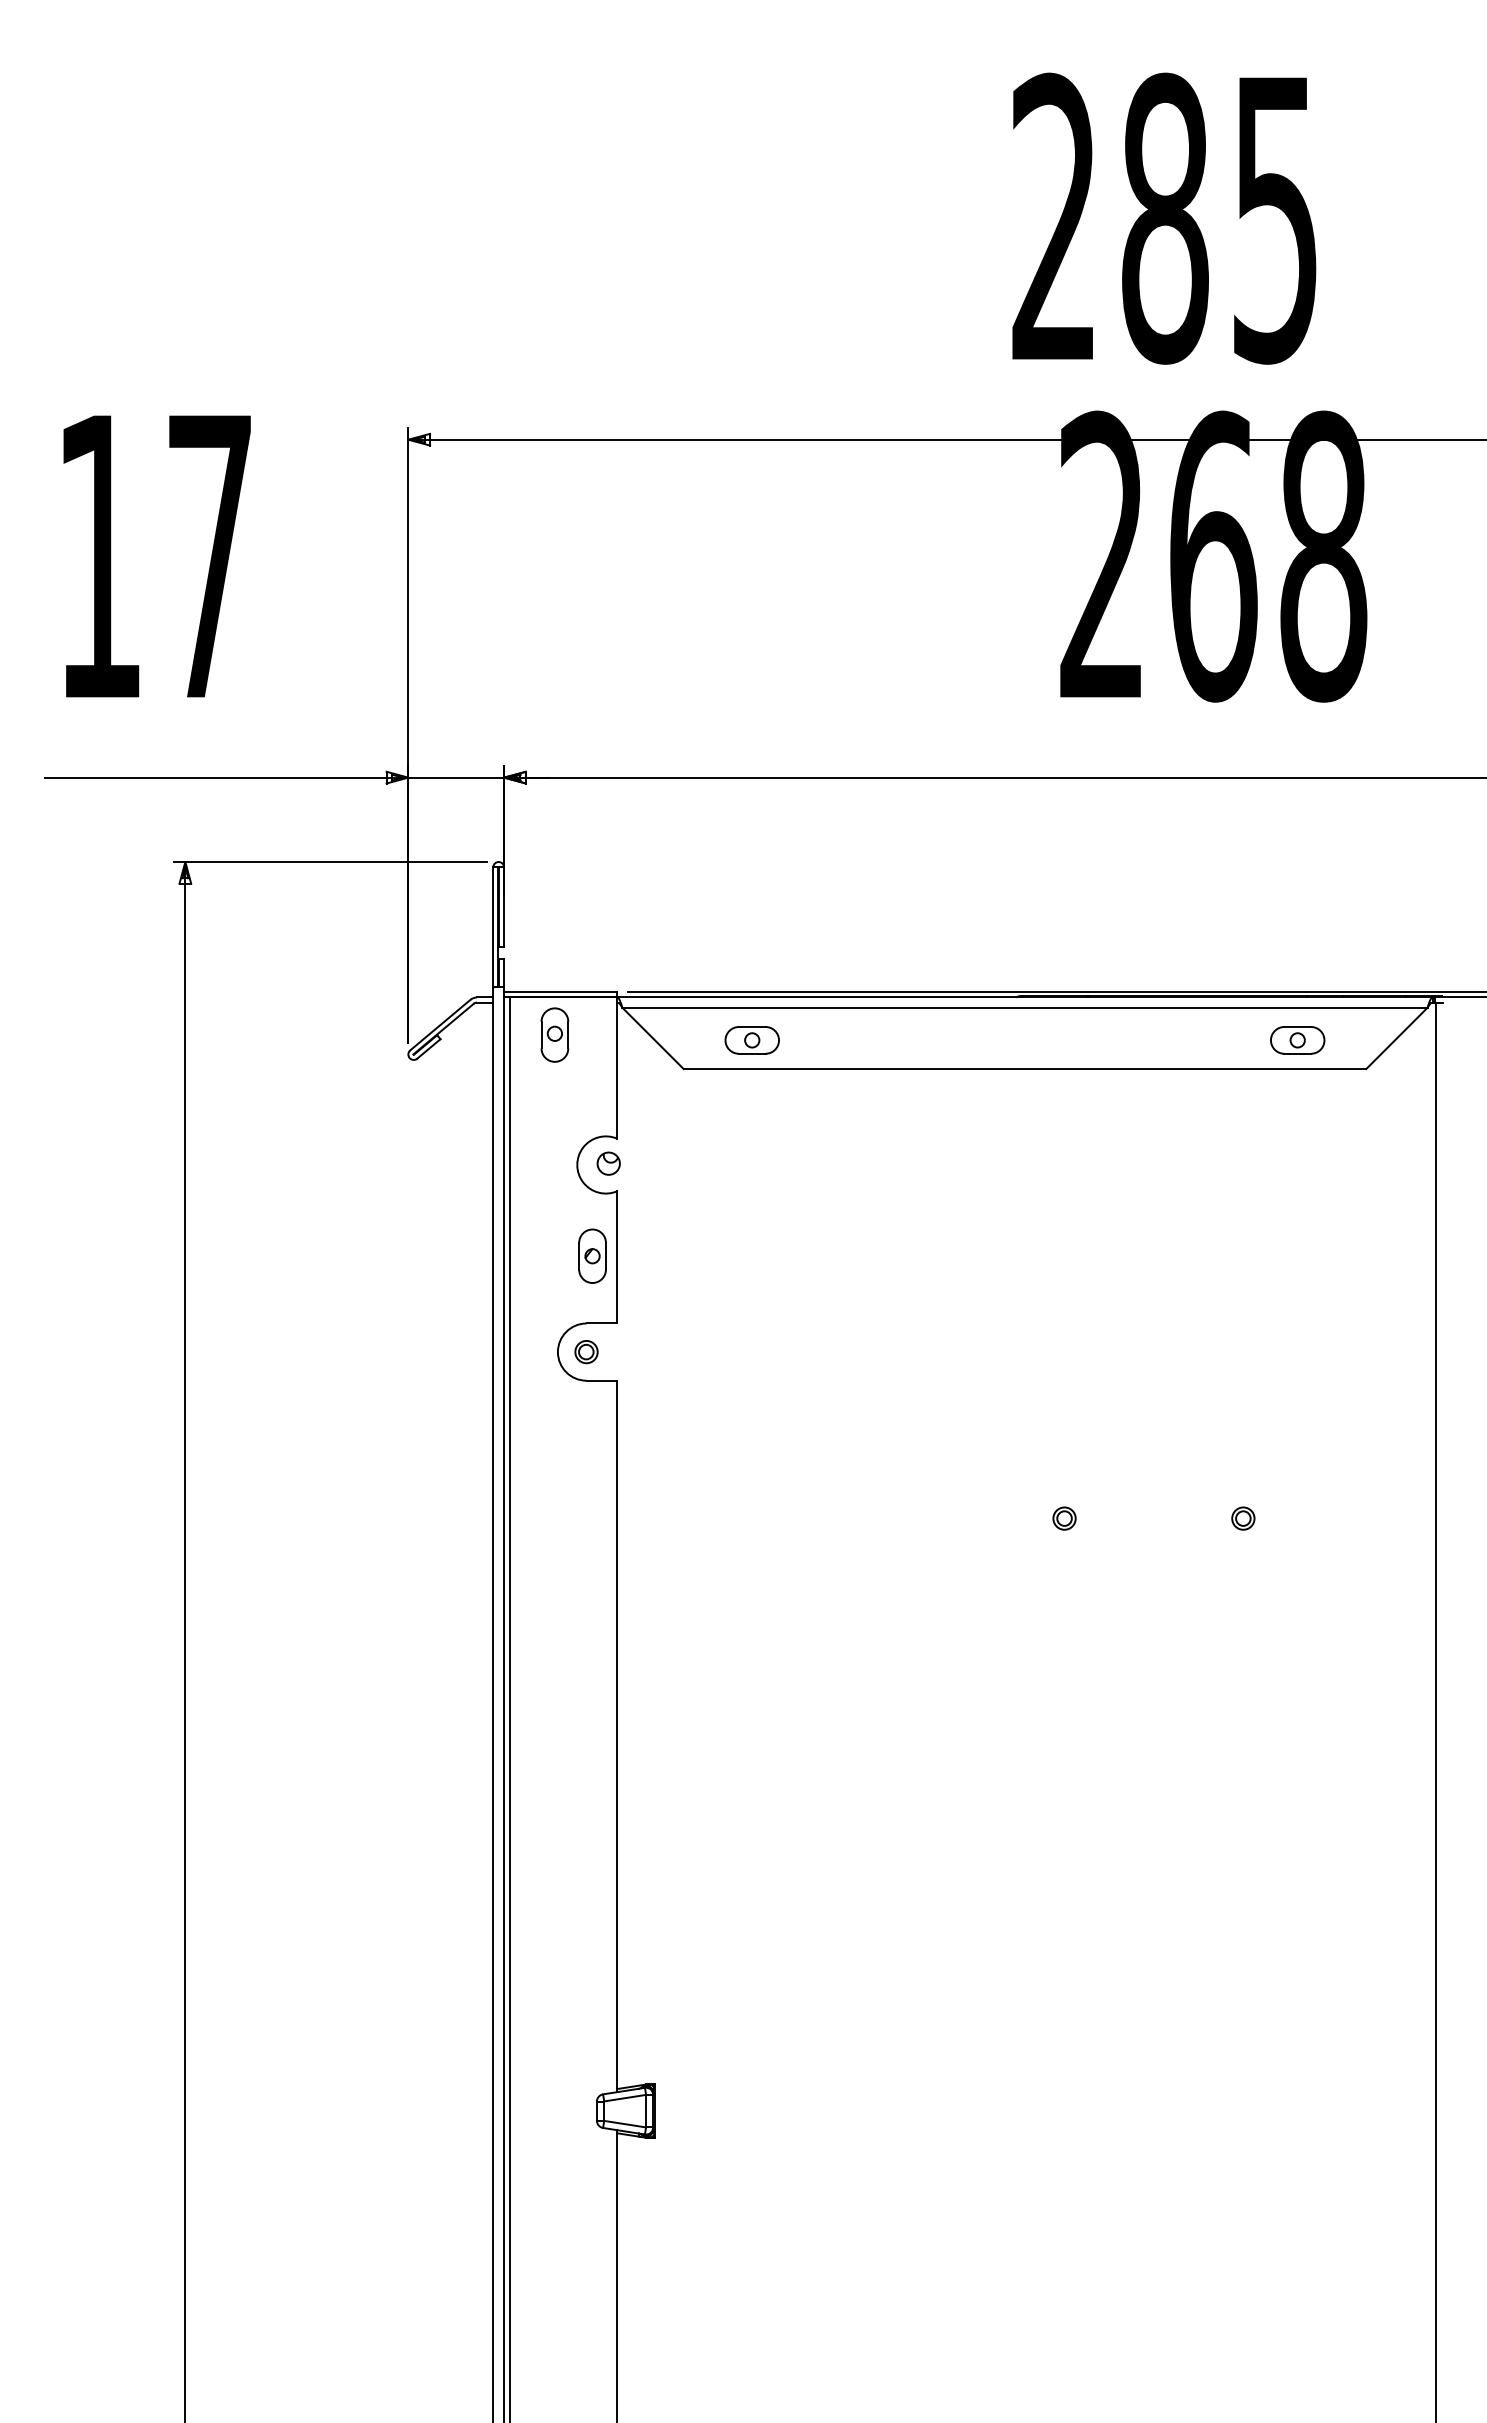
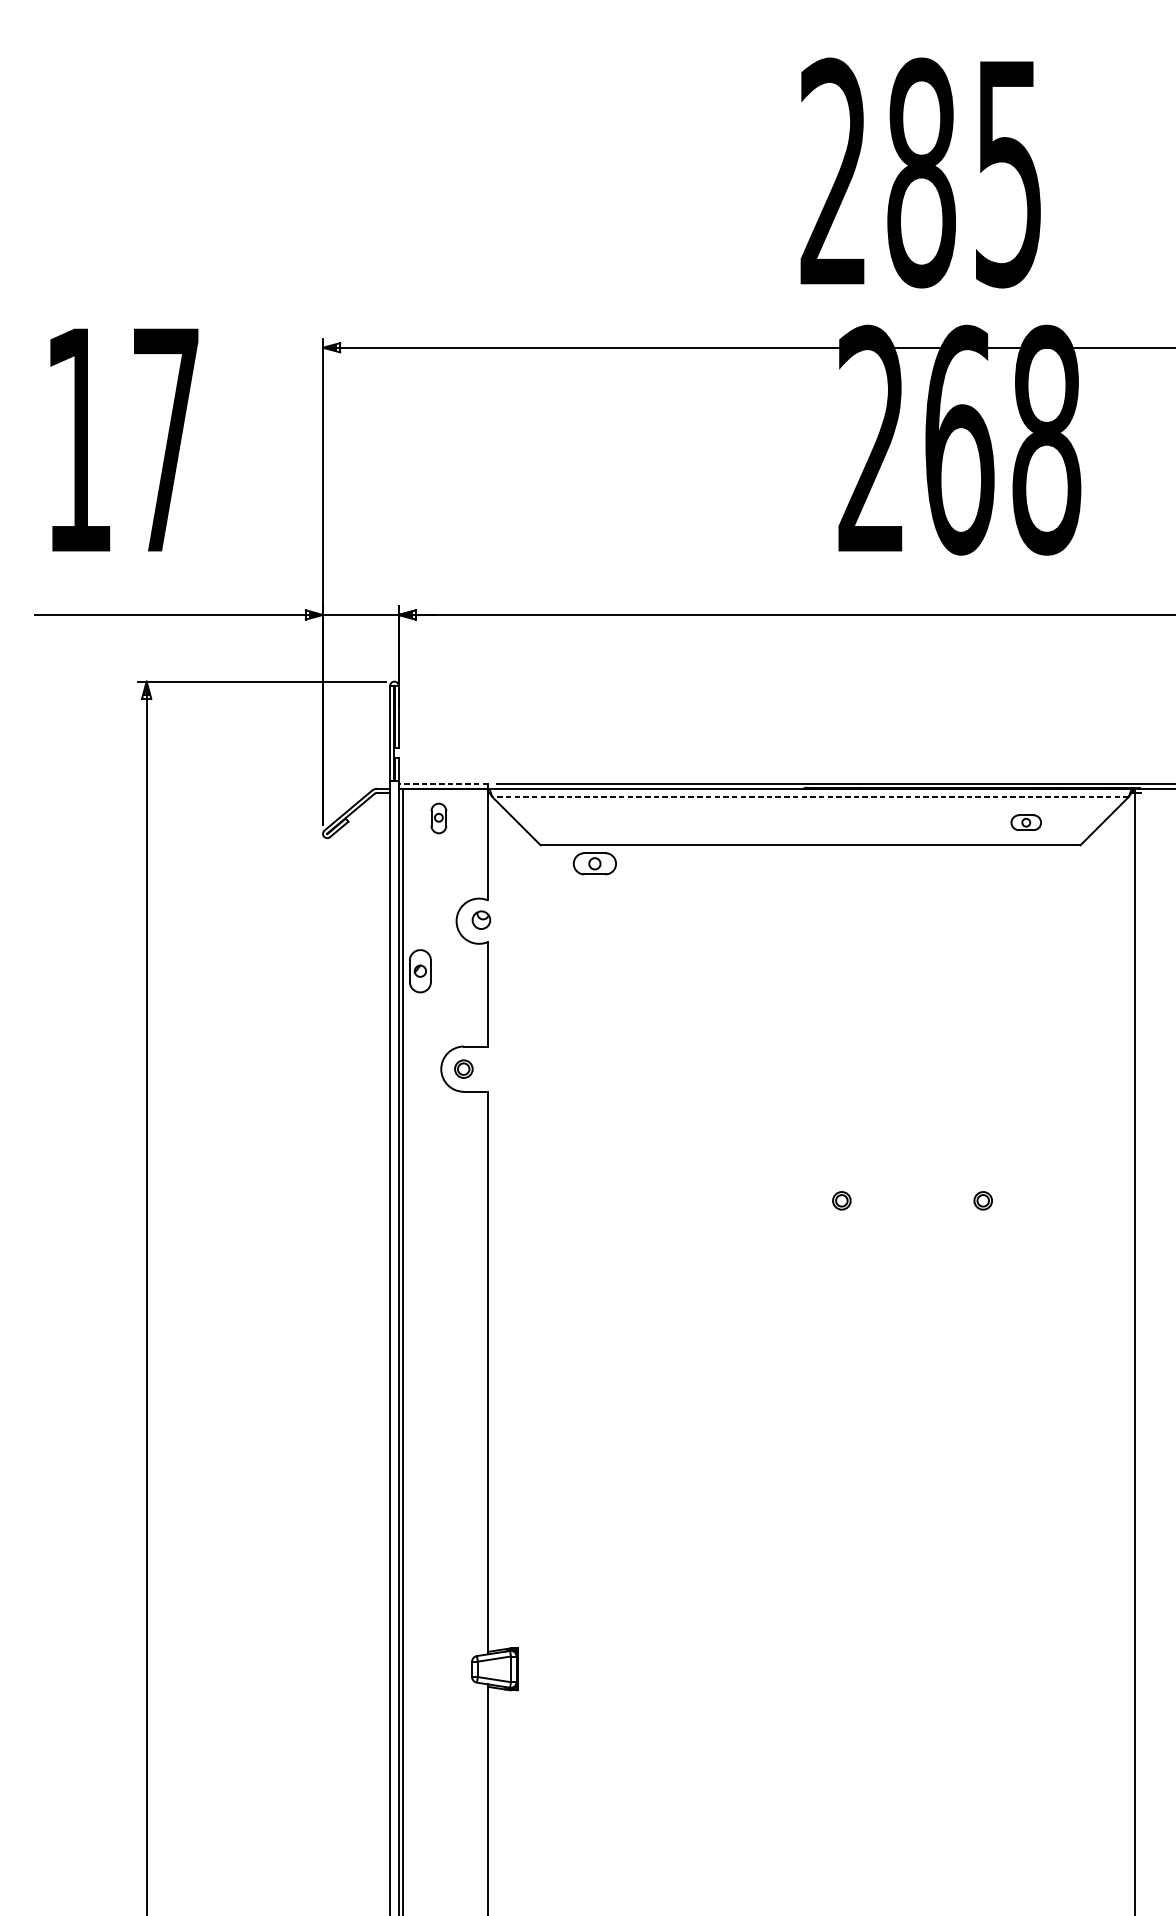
line: (560, 991) -> (443, 784), solid -> dashed
line: (1024, 1007) -> (810, 796), solid -> dashed
part: (554, 1034) -> (438, 818), size x0.7
part: (751, 1040) -> (594, 863), moved
part: (1297, 1040) -> (1026, 822), size x0.7
part: (592, 1255) -> (420, 970), moved

